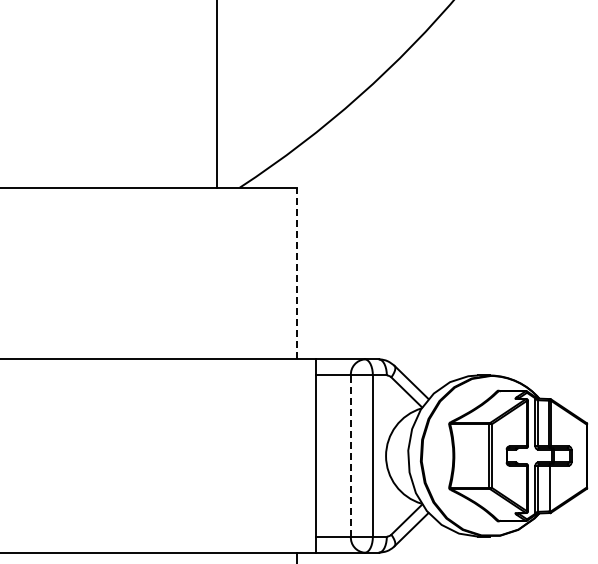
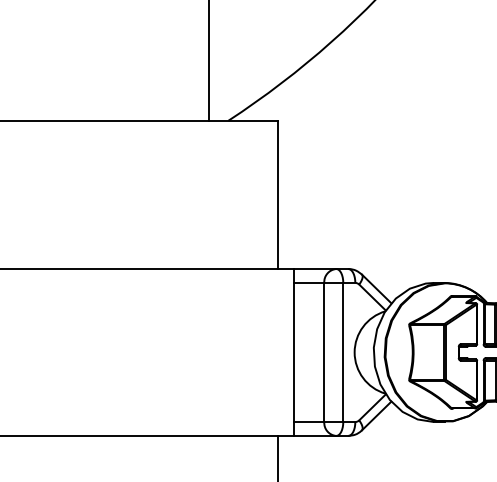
line: (297, 273) -> (278, 194), dashed -> solid
line: (350, 456) -> (323, 352), dashed -> solid

